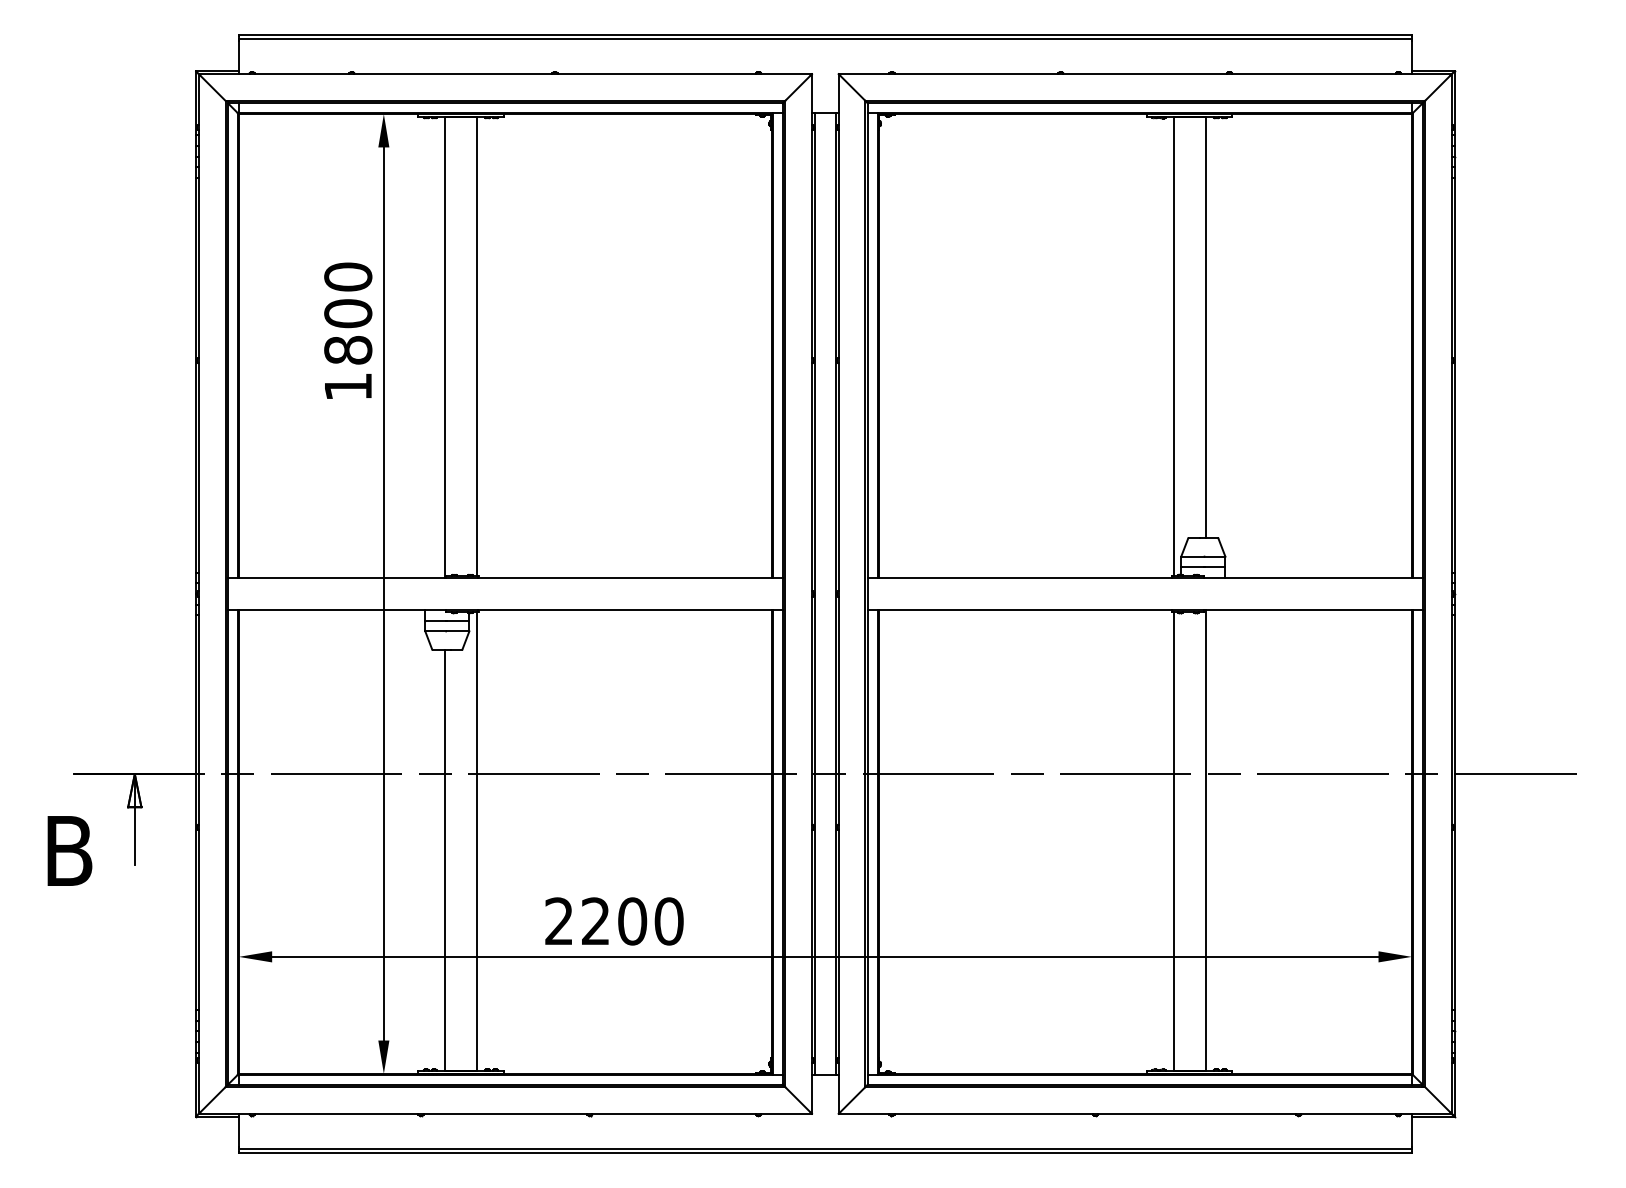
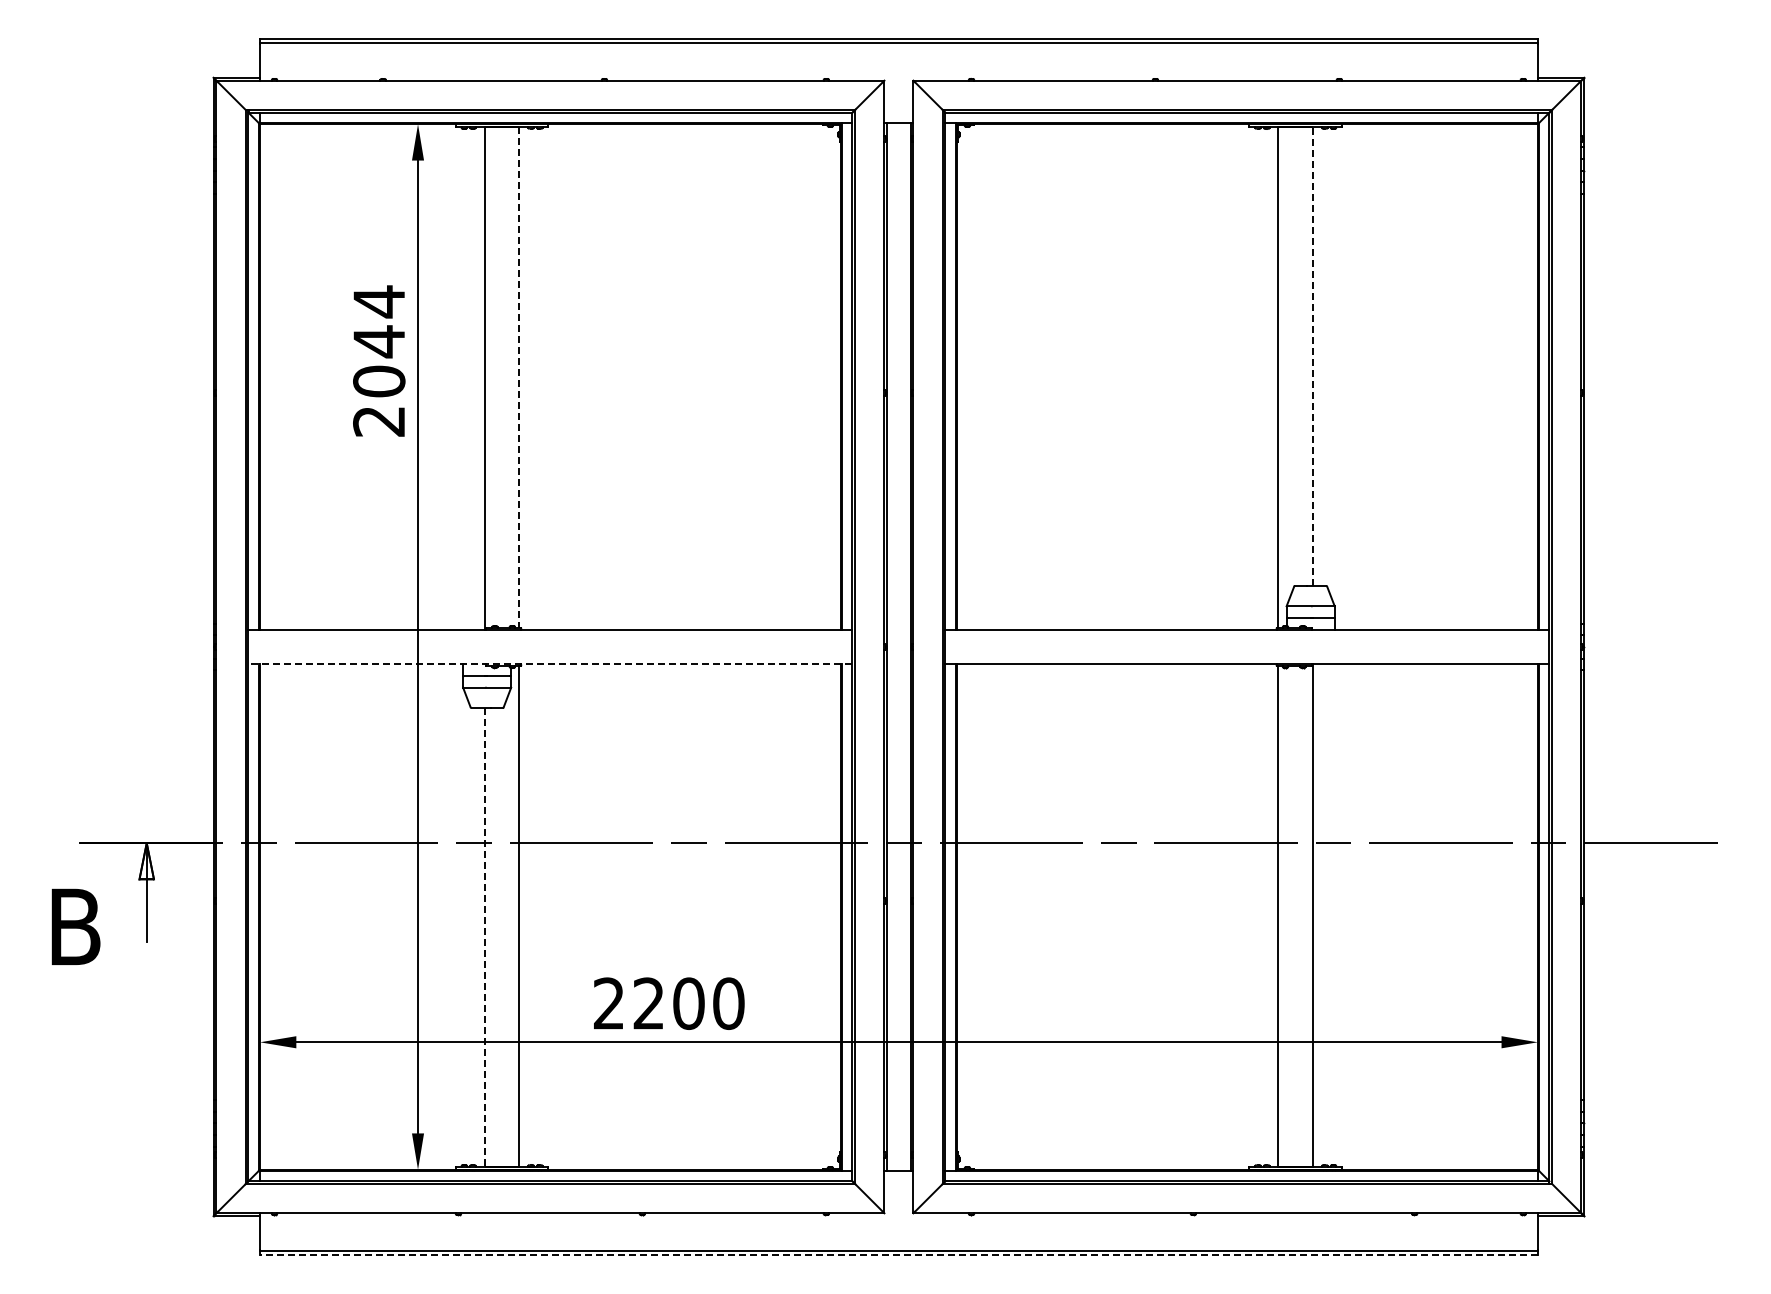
line: (1205, 327) -> (1313, 356), solid -> dashed
text: (348, 330) -> (379, 360), 1800 -> 2044
line: (477, 346) -> (519, 377), solid -> dashed
line: (504, 610) -> (549, 664), solid -> dashed
line: (444, 860) -> (484, 937), solid -> dashed
line: (824, 1152) -> (898, 1255), solid -> dashed

